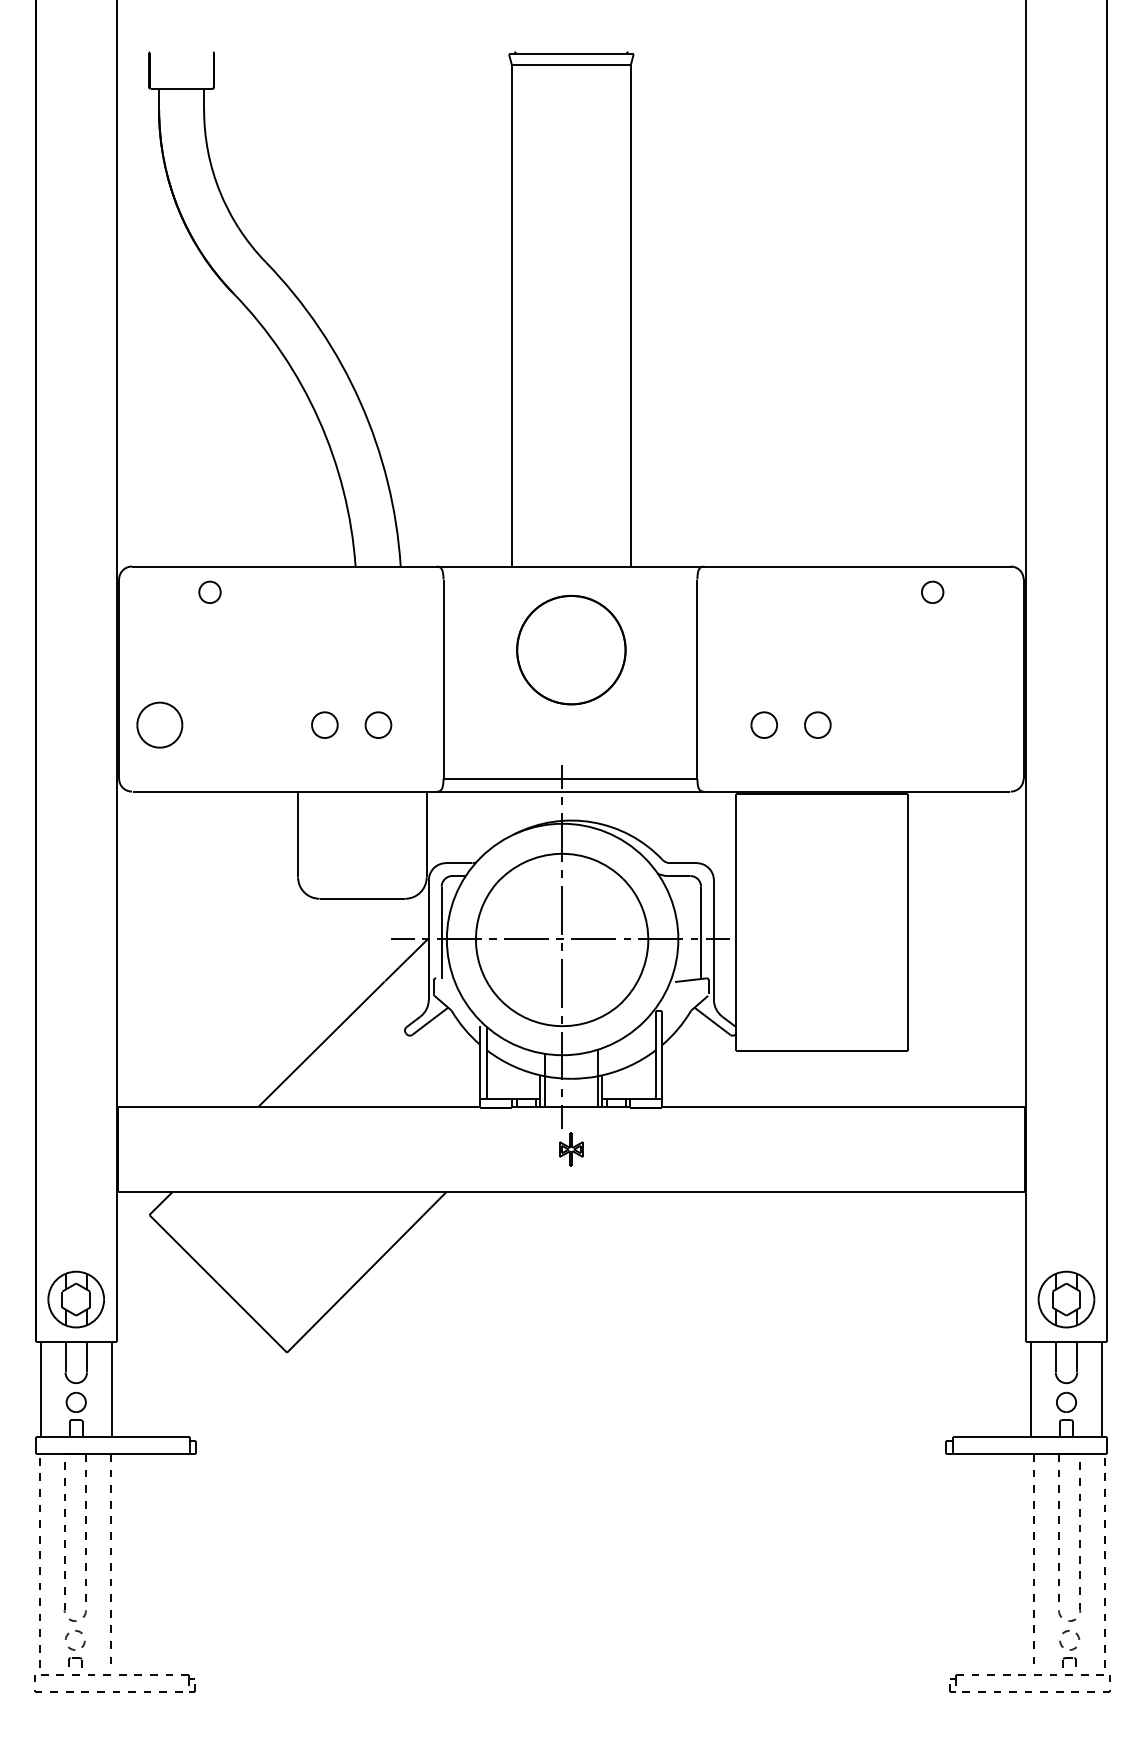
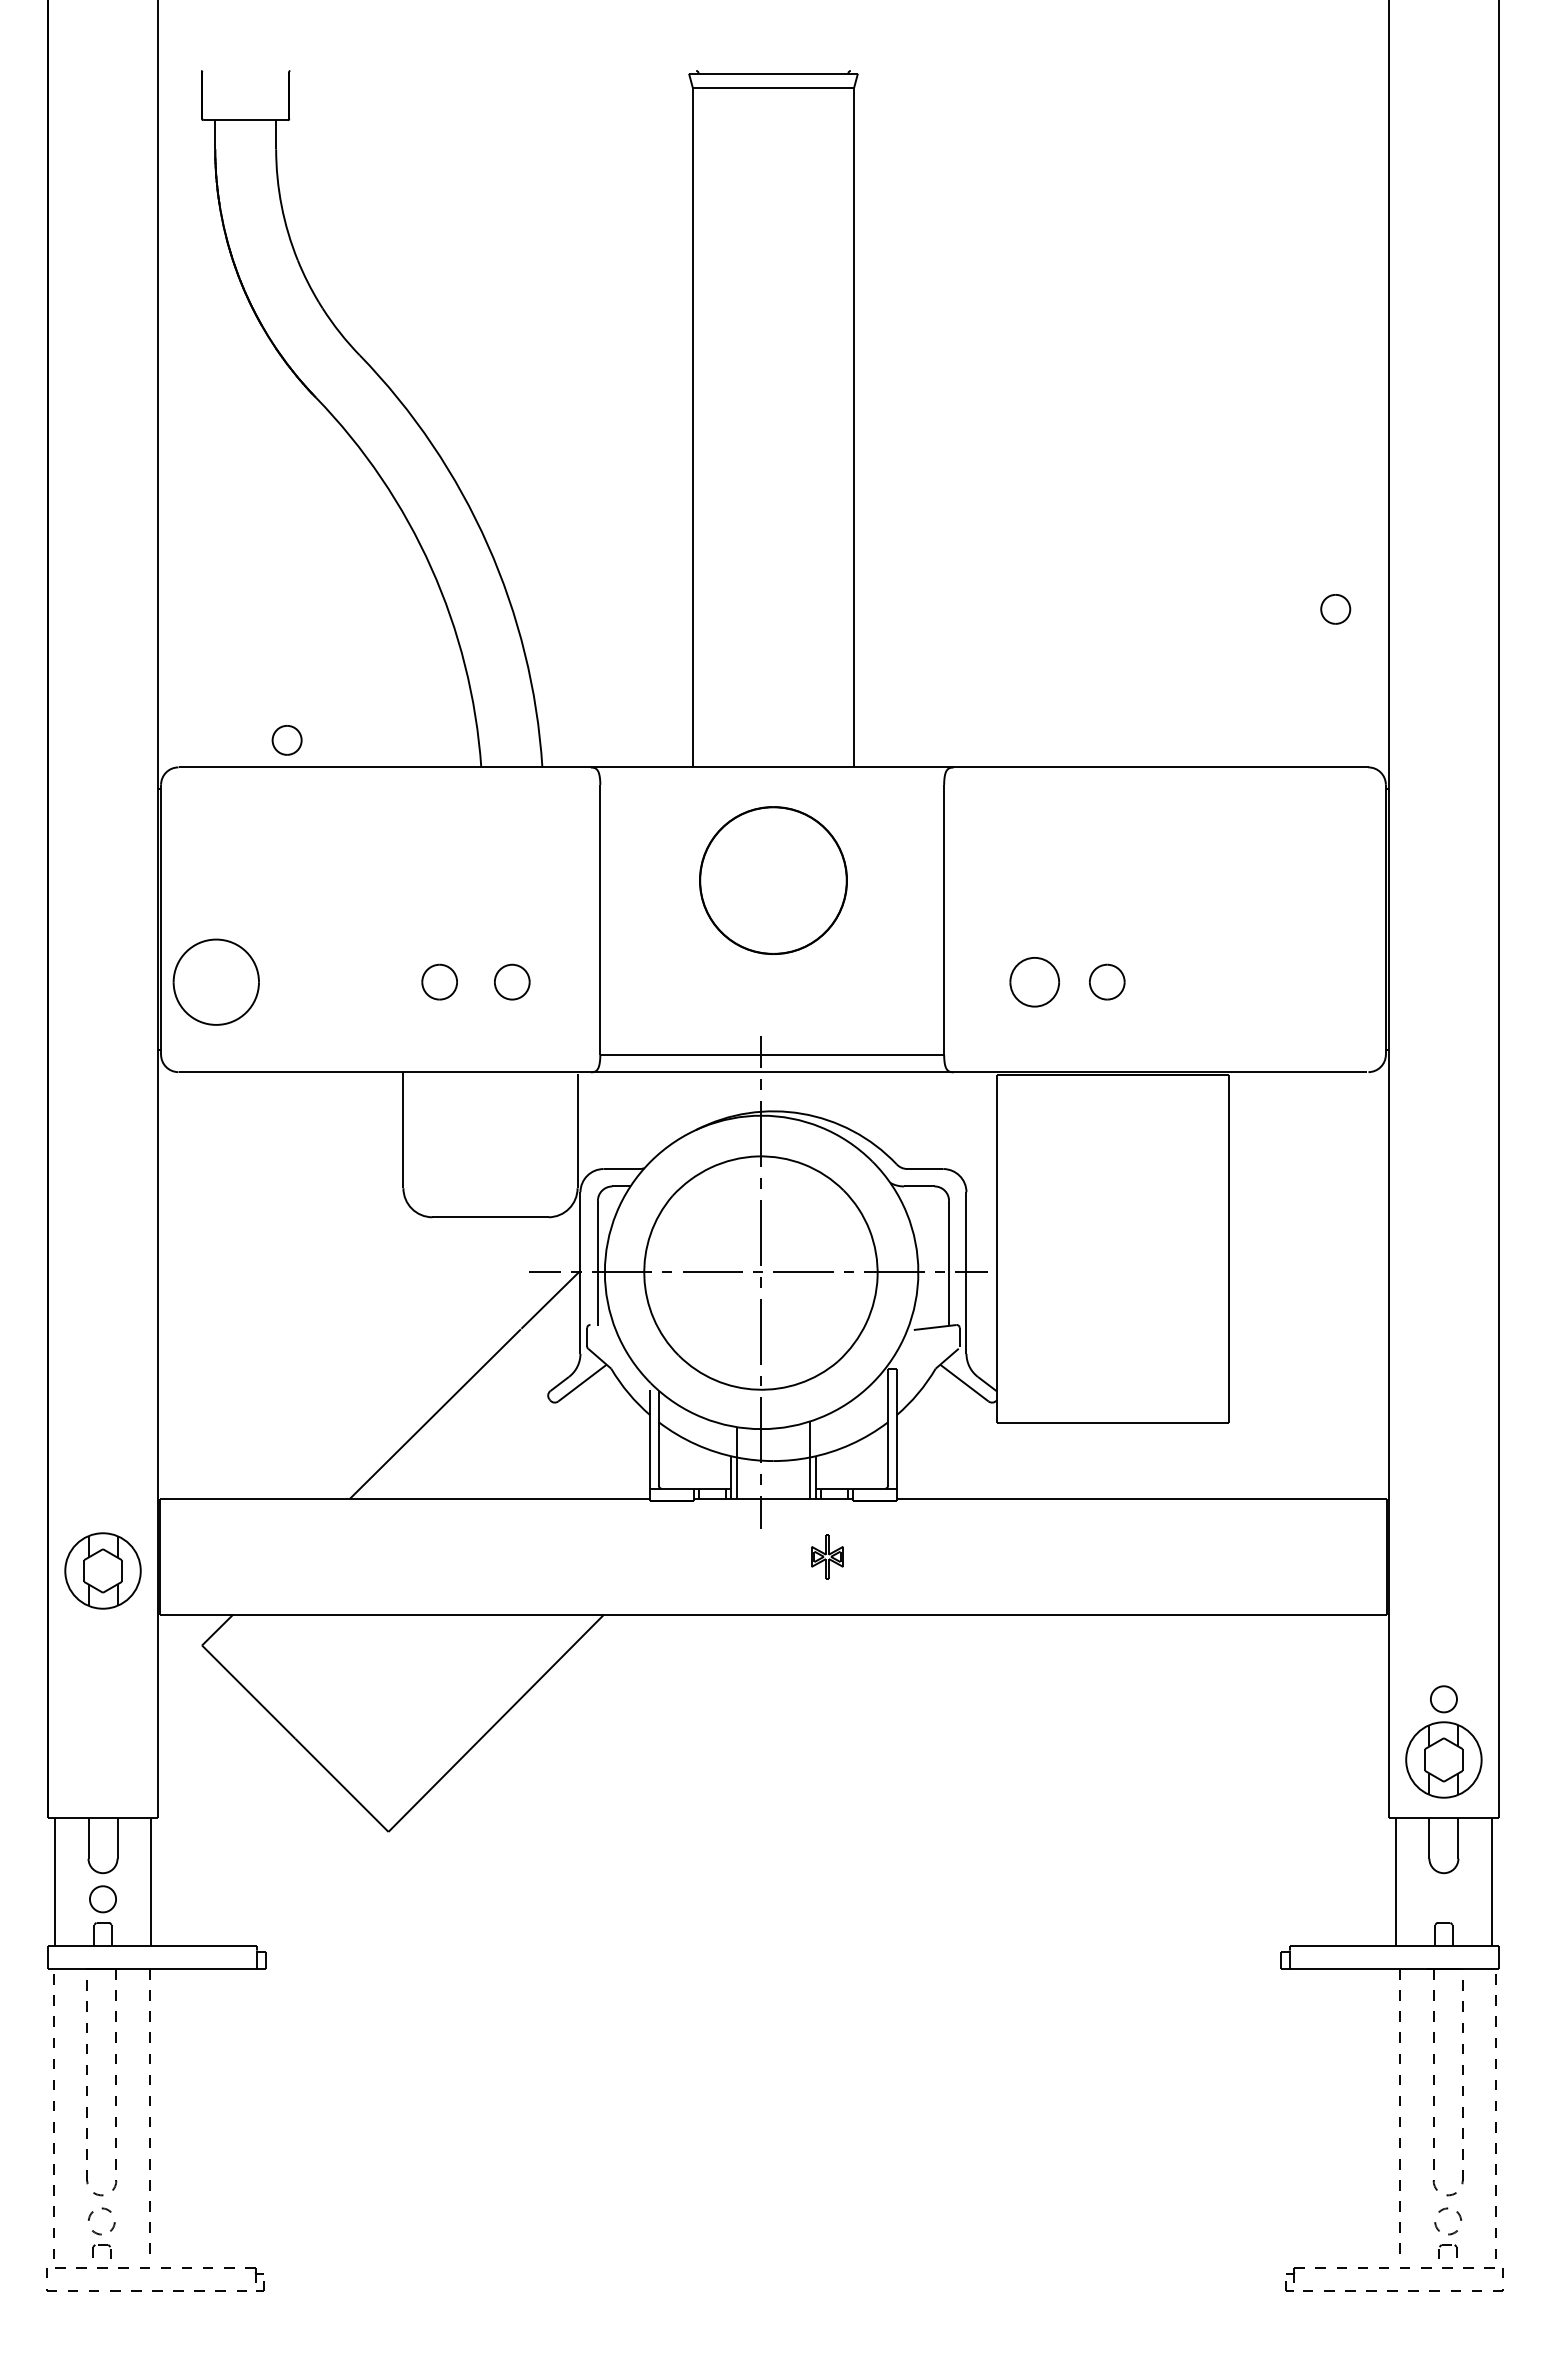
part: (209, 592) -> (286, 740), moved
part: (932, 592) -> (1335, 609), moved
part: (159, 724) -> (215, 981), size x1.4
part: (764, 724) -> (1034, 981), size x1.4
part: (571, 1149) -> (827, 1556), moved
part: (75, 1299) -> (102, 1570), moved
part: (1066, 1402) -> (1443, 1699), moved

